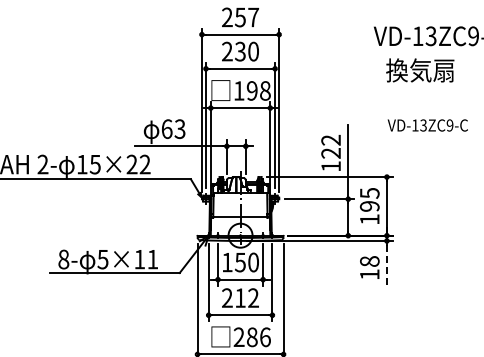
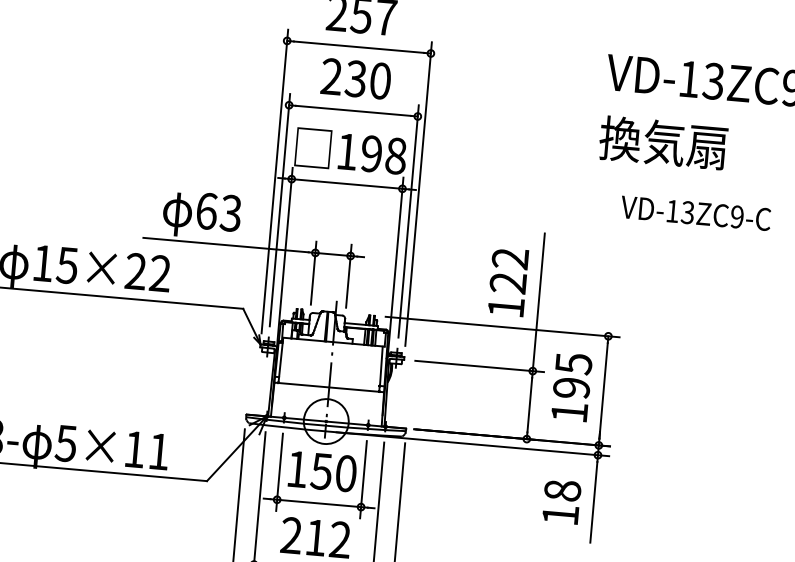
text: (420, 70) -> (663, 143), moved
text: (427, 125) -> (695, 213), moved
line: (386, 266) -> (592, 502), dashed -> solid

